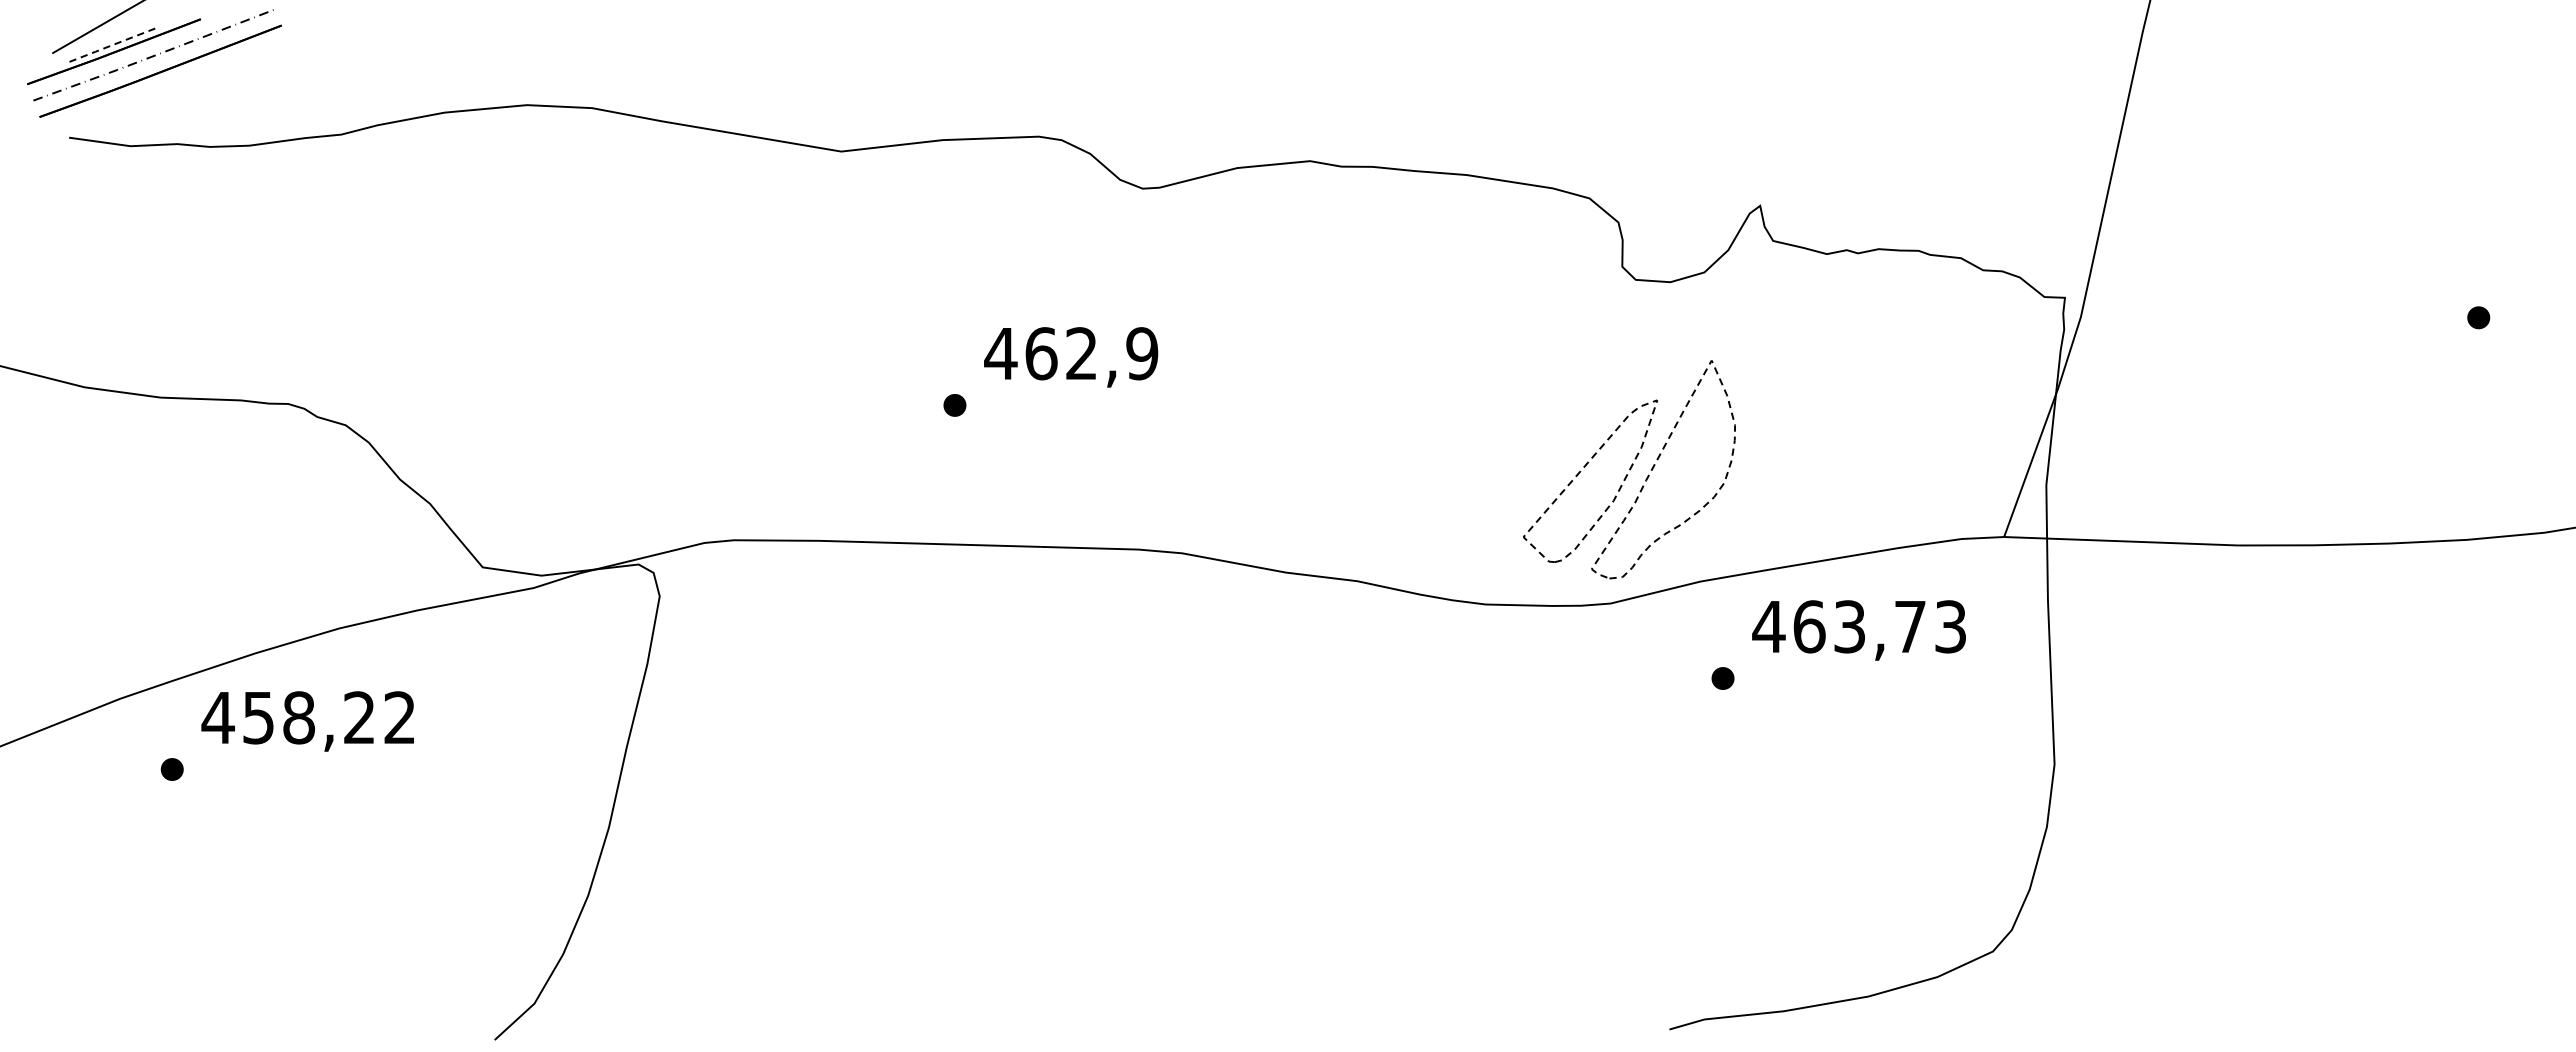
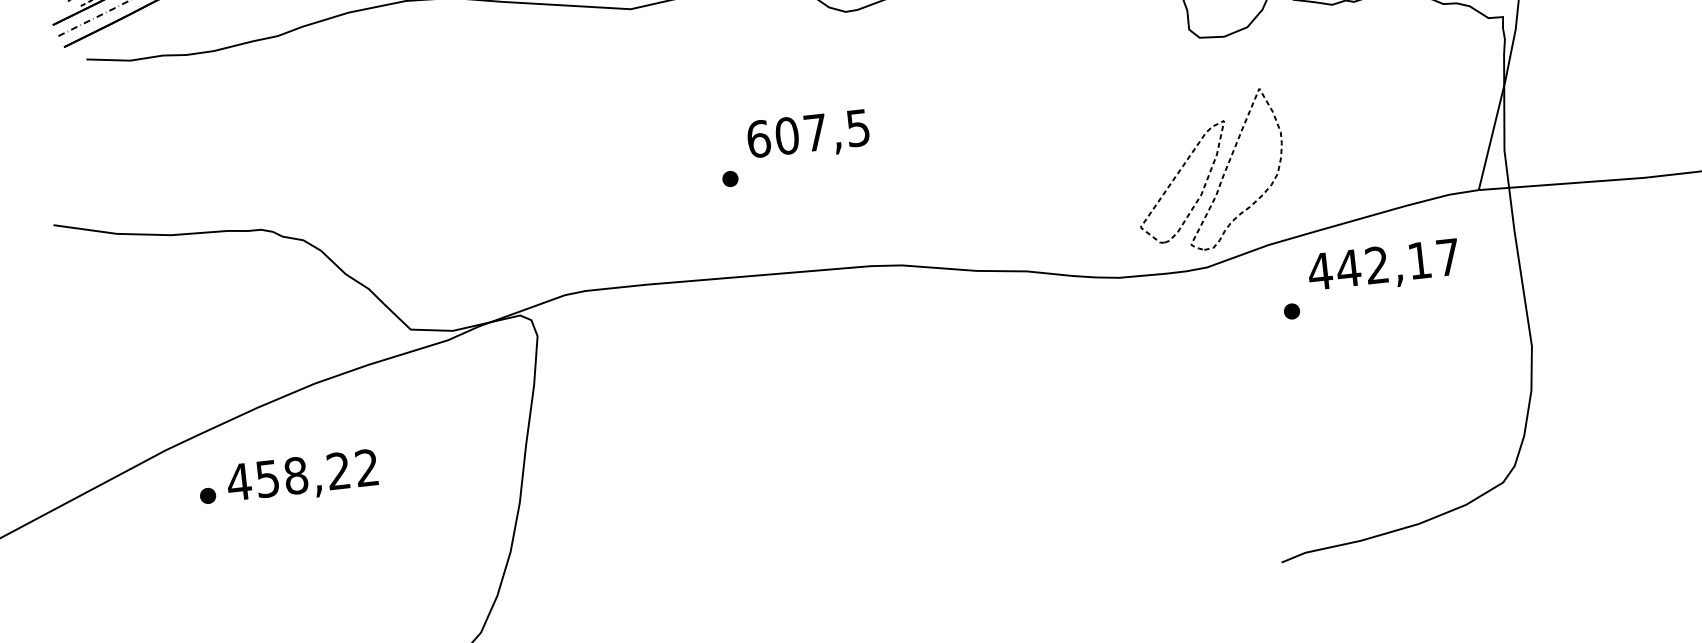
text: (1071, 353) -> (808, 133), 462,9 -> 607,5
text: (1878, 626) -> (1397, 262), 463,73 -> 442,17
text: (307, 721) -> (302, 477), moved

